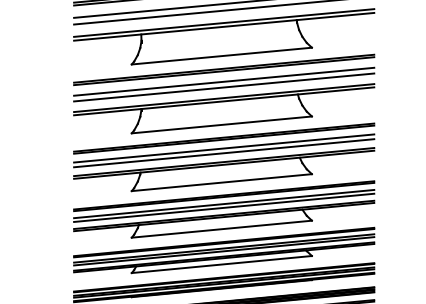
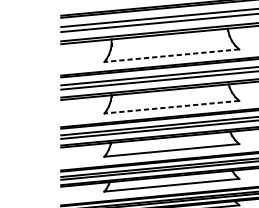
line: (221, 56) -> (171, 55), solid -> dashed
line: (221, 124) -> (171, 106), solid -> dashed

